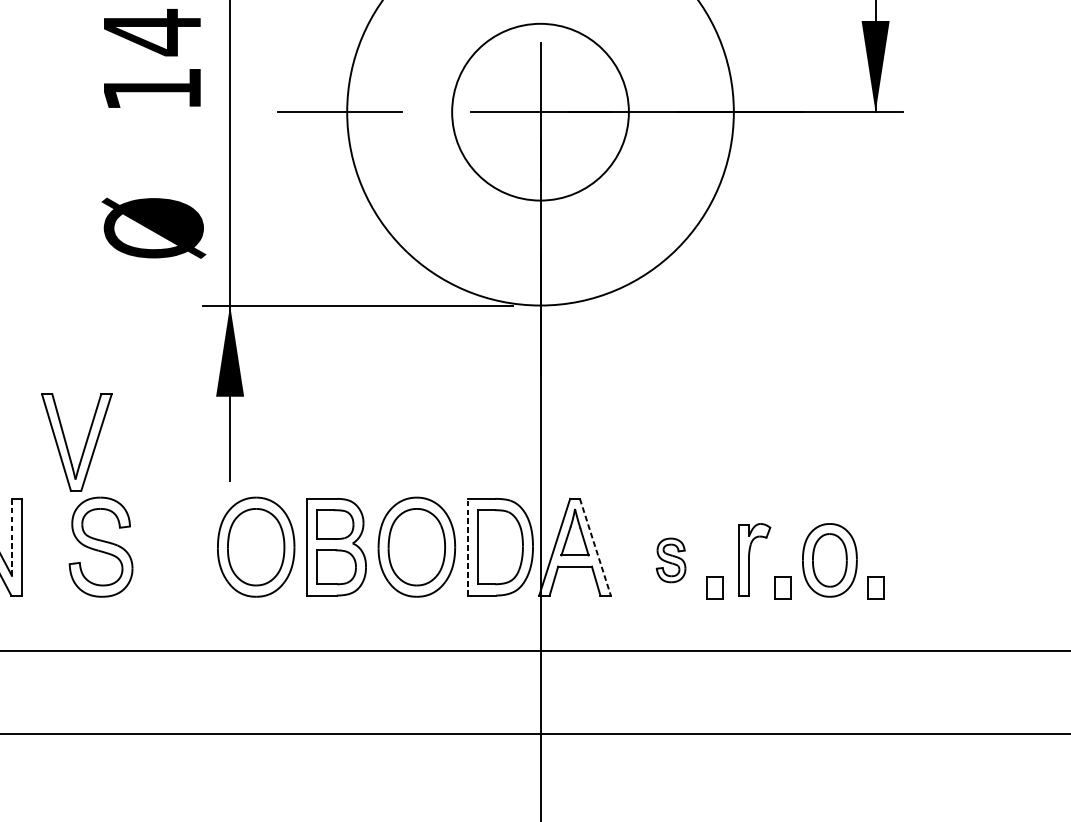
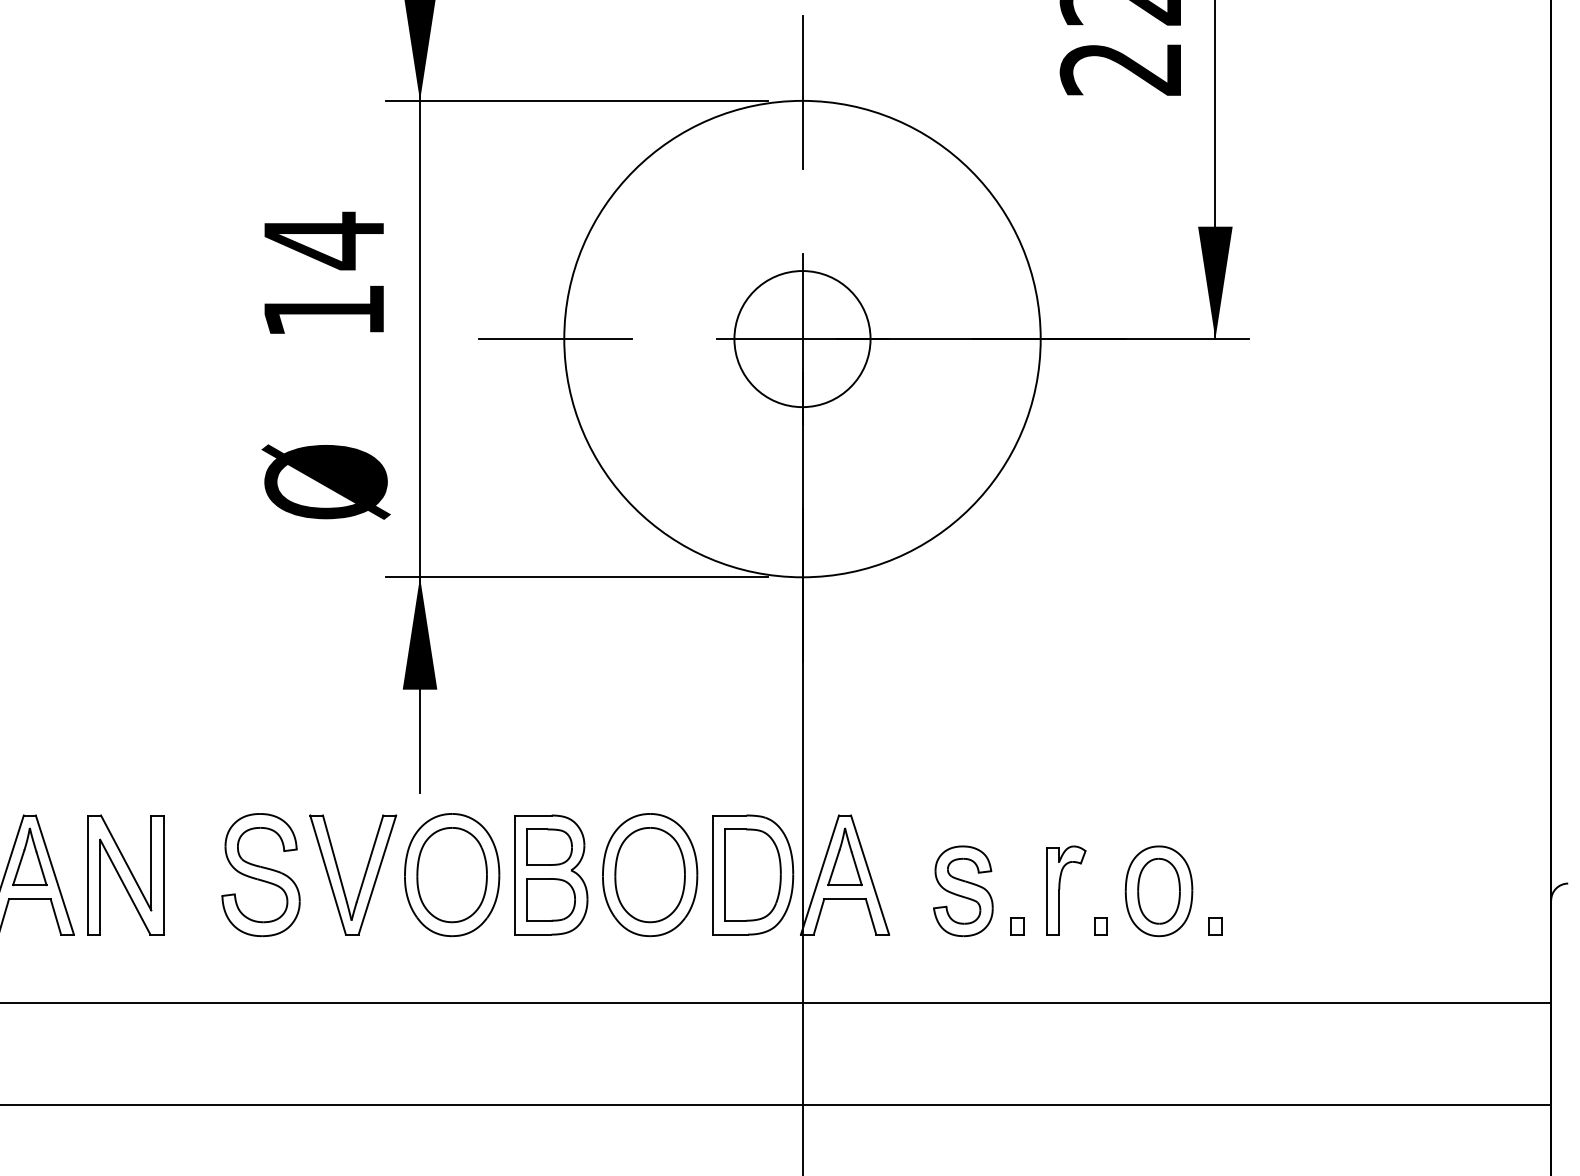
circle: (540, 112) -> (802, 339), size x0.62
part: (85, 443) -> (363, 876), moved
line: (12, 537) -> (151, 862), dashed -> solid
line: (467, 547) -> (712, 875), dashed -> solid
line: (595, 547) -> (870, 875), dashed -> solid
part: (671, 560) -> (963, 891), size x1.67
part: (715, 588) -> (1017, 926), size x0.62
part: (782, 588) -> (1100, 926), size x0.62
part: (875, 588) -> (1215, 926), size x0.62

